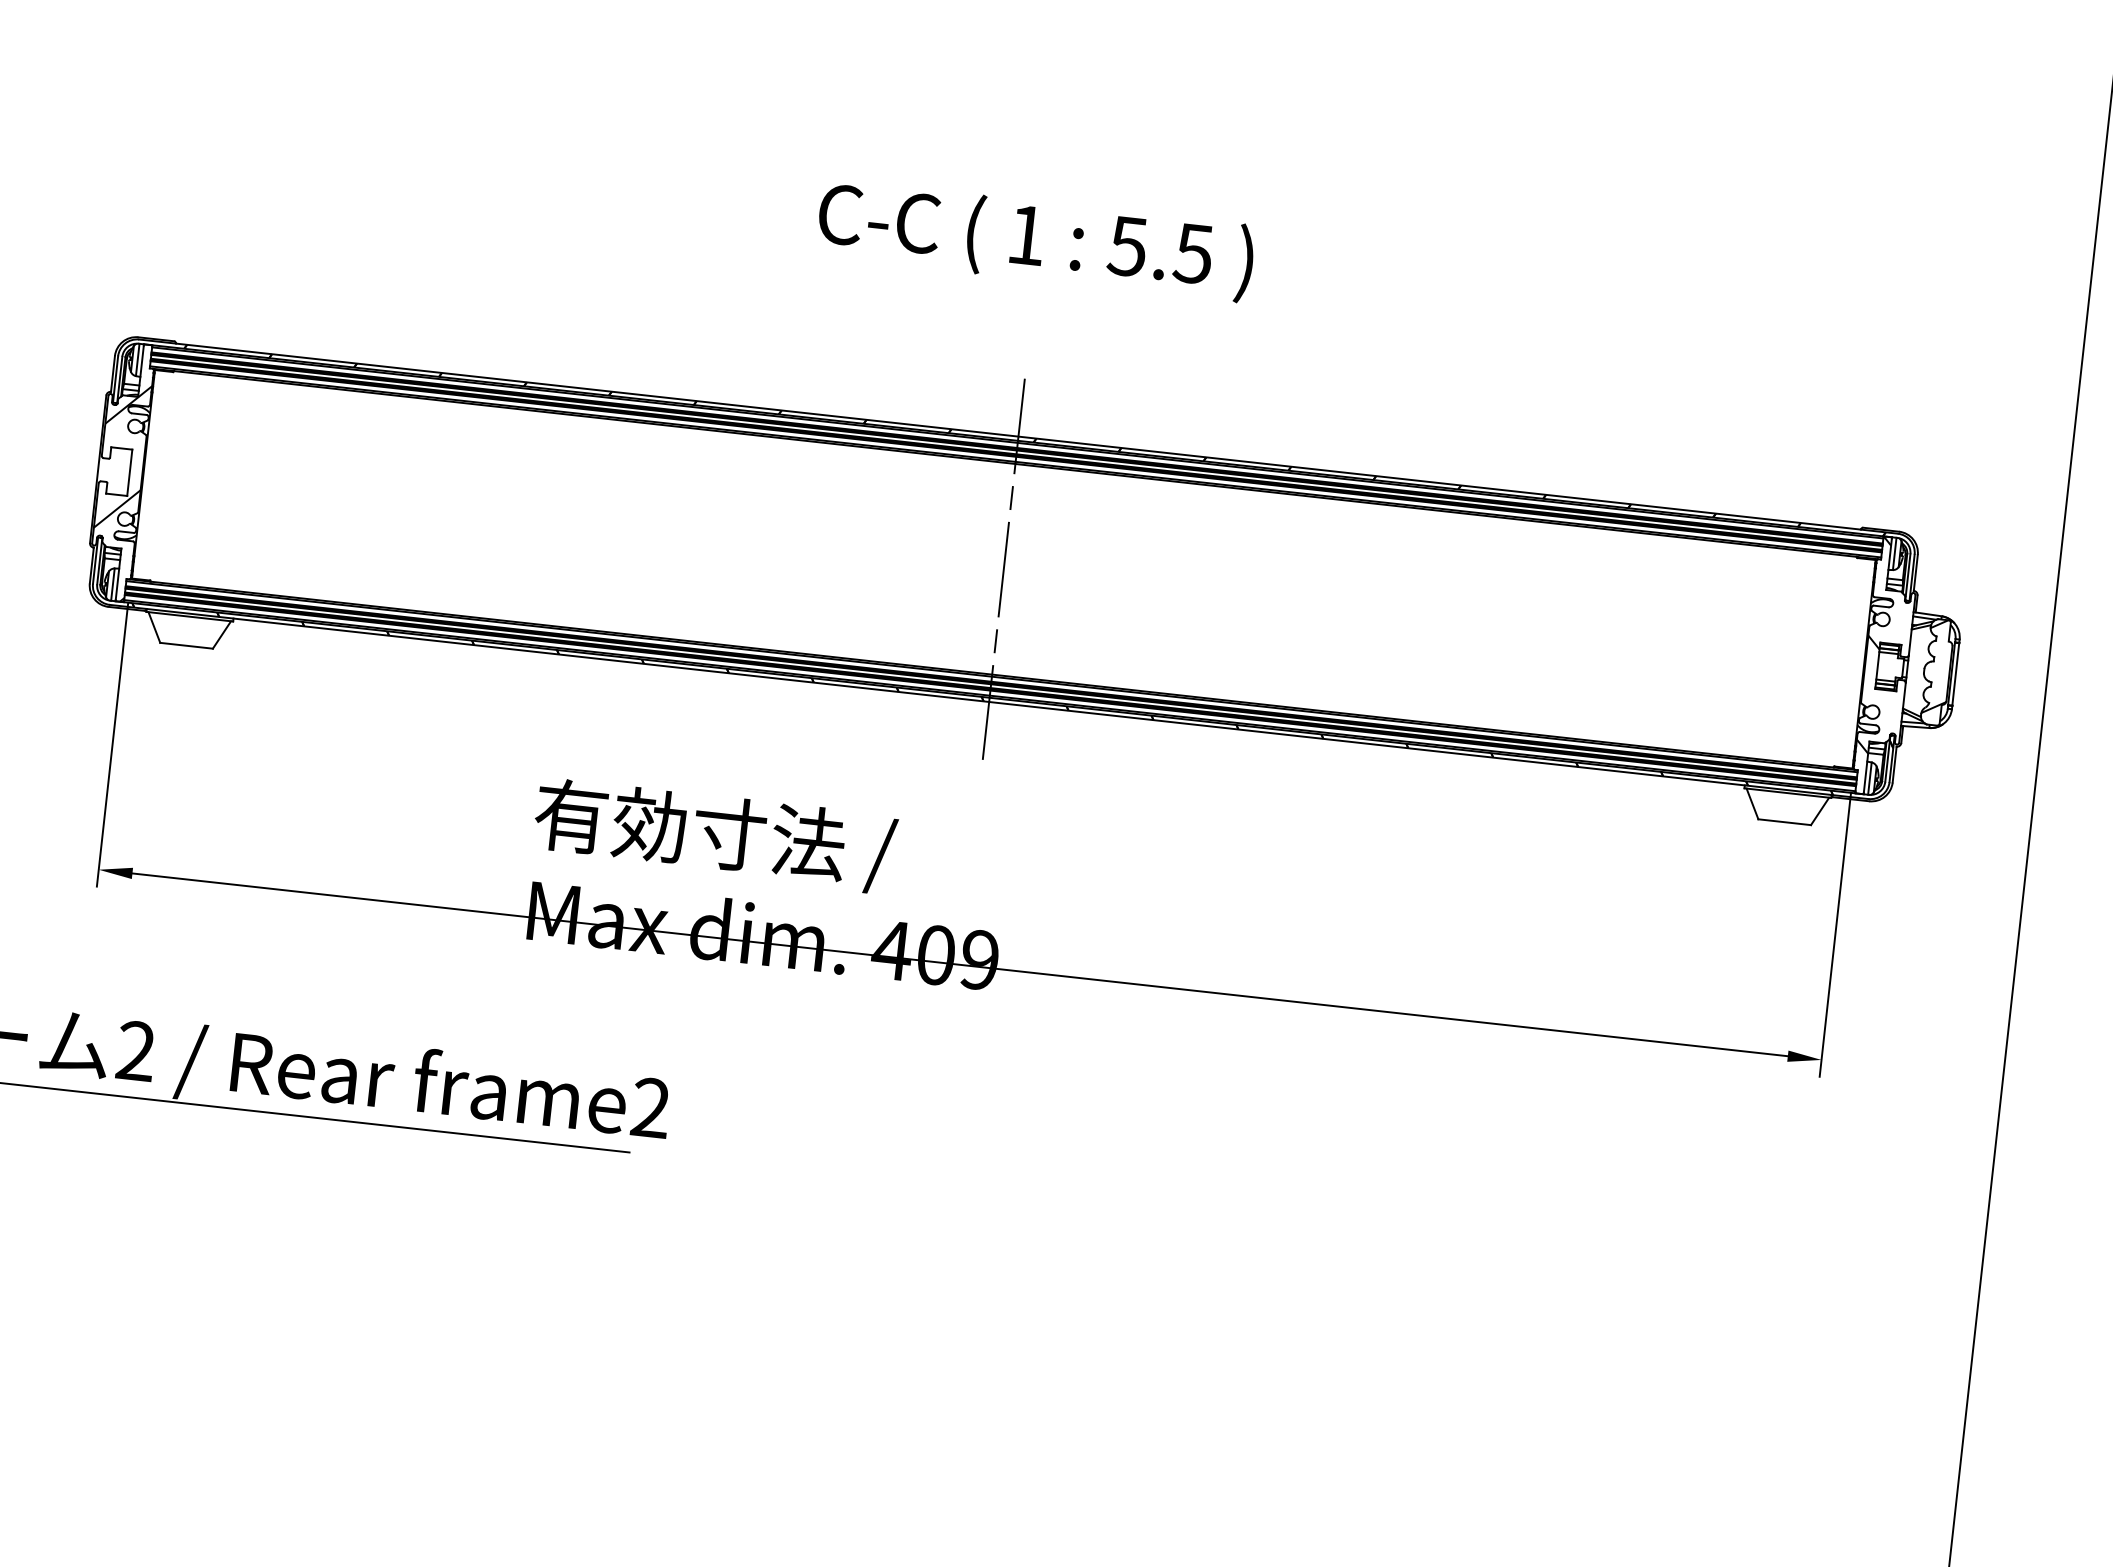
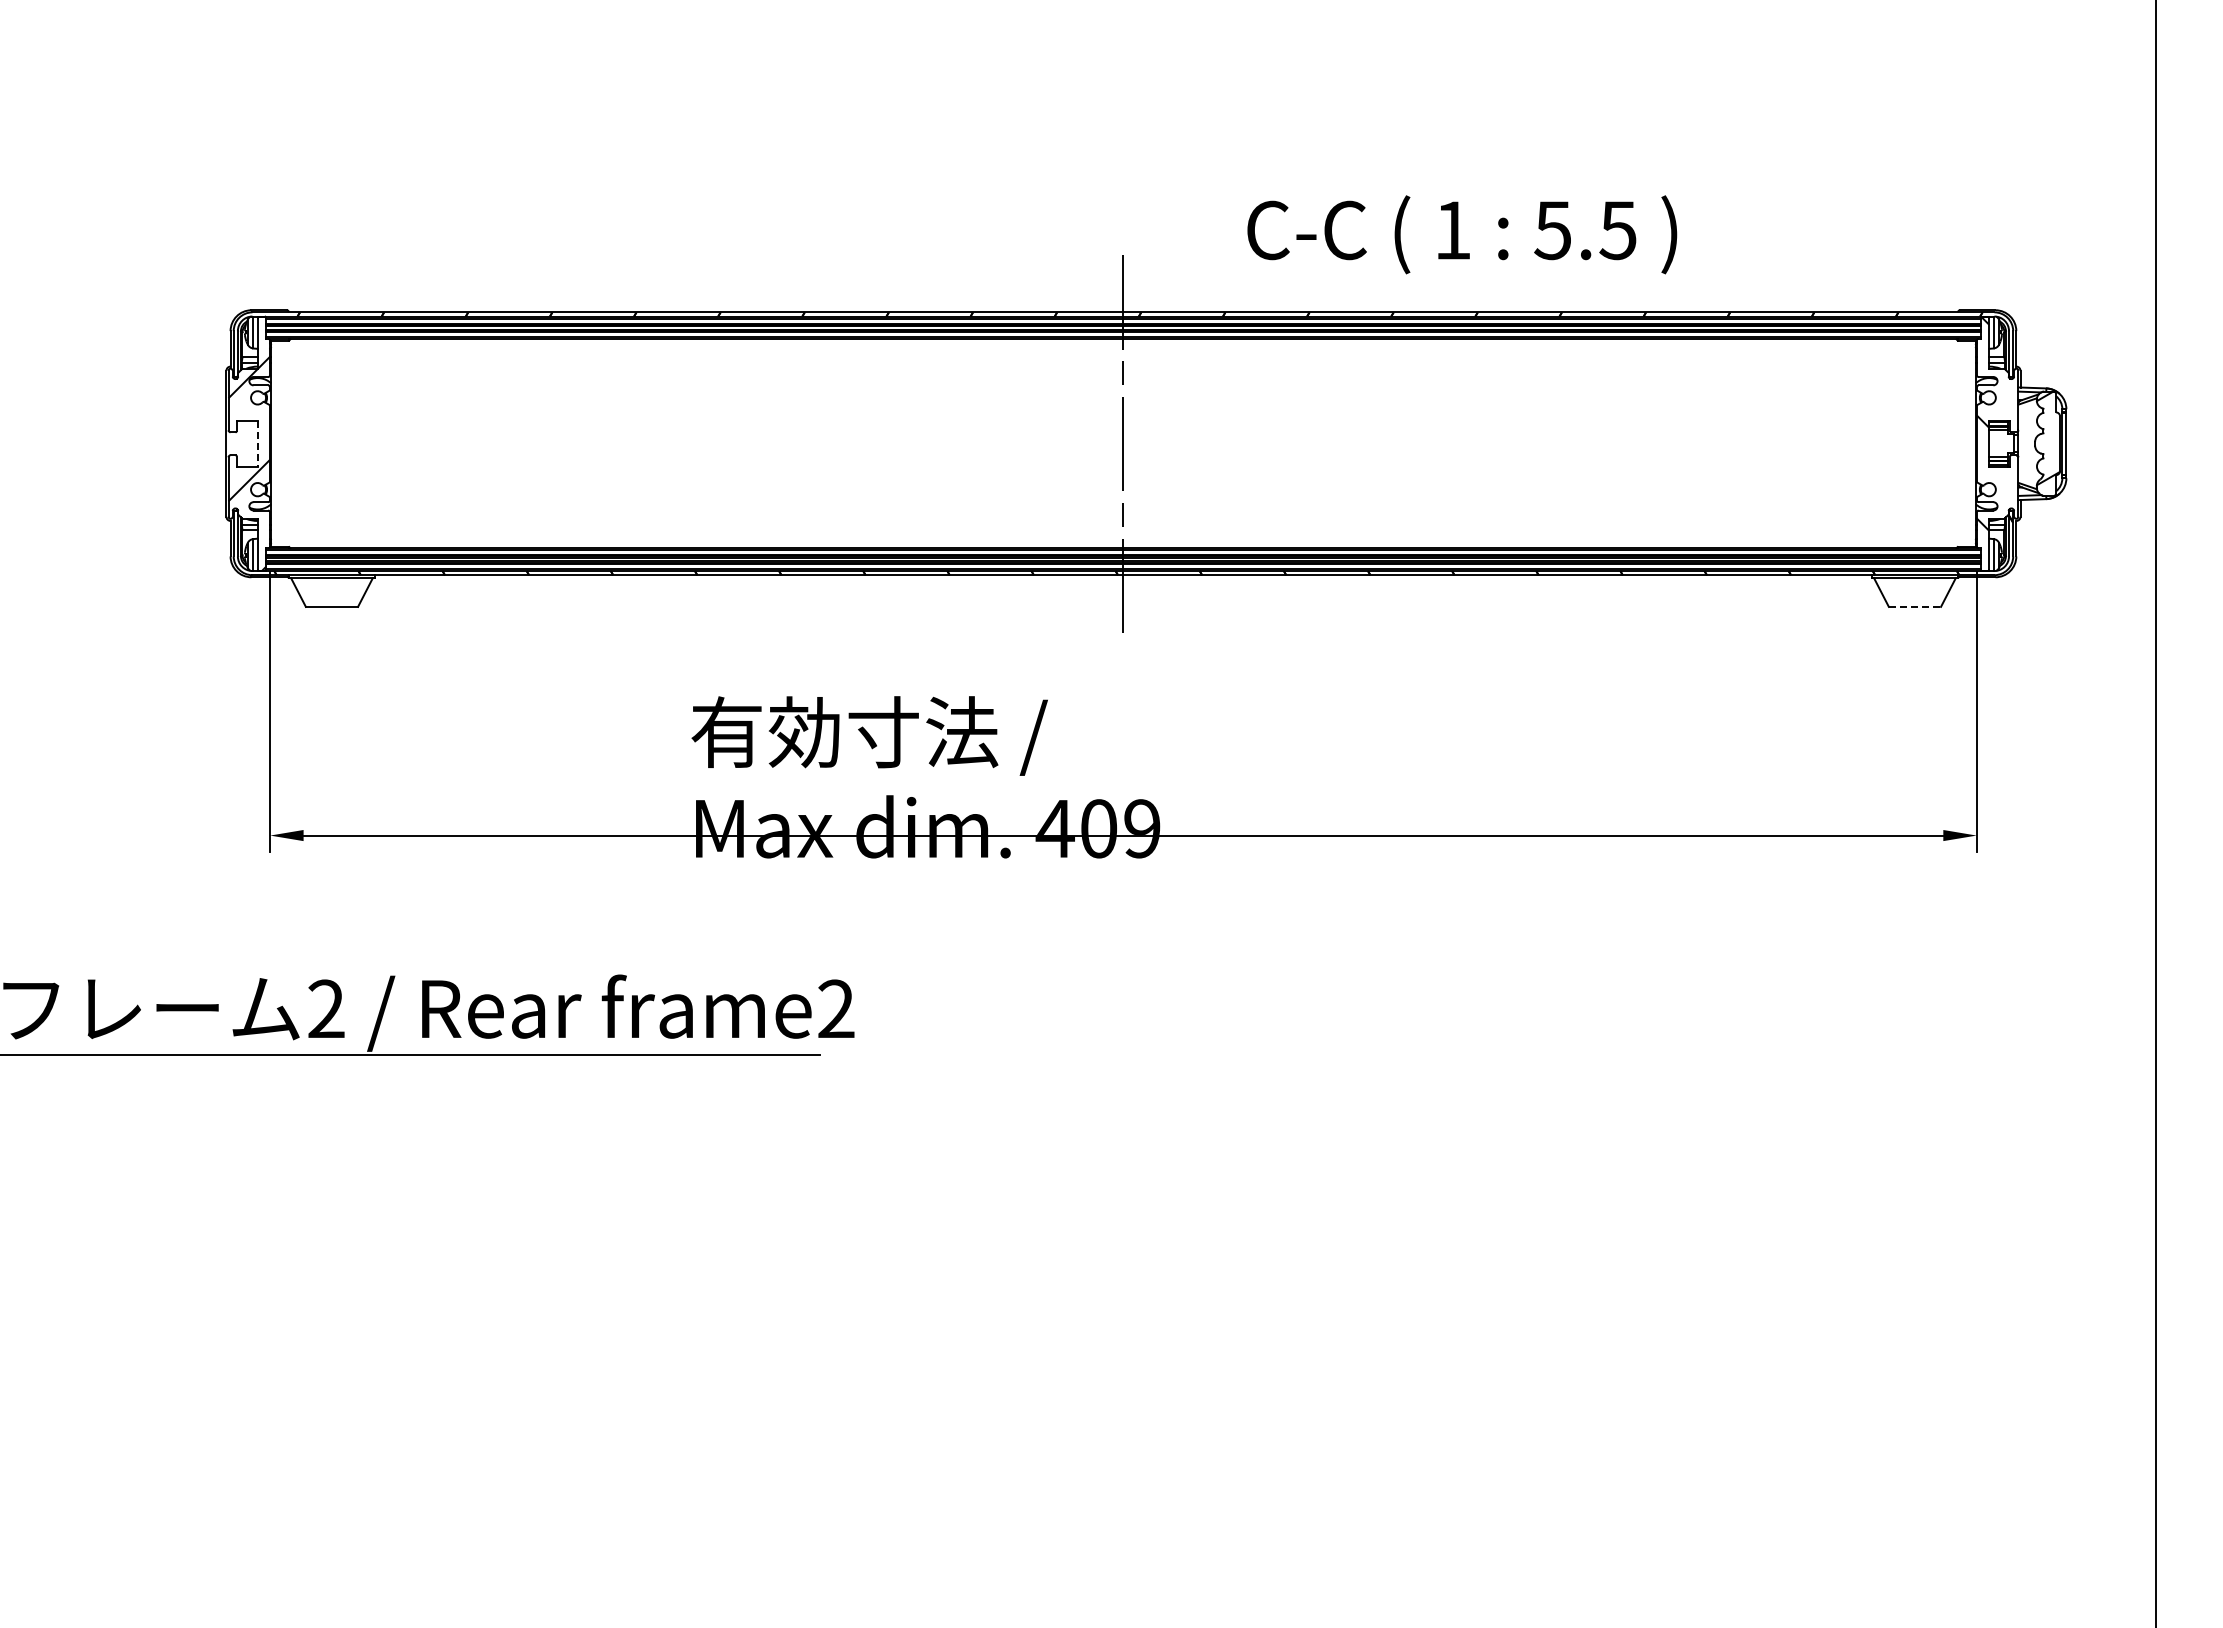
text: (1036, 240) -> (1462, 234), moved
line: (129, 472) -> (257, 443), solid -> dashed
line: (1785, 821) -> (1915, 606), solid -> dashed

